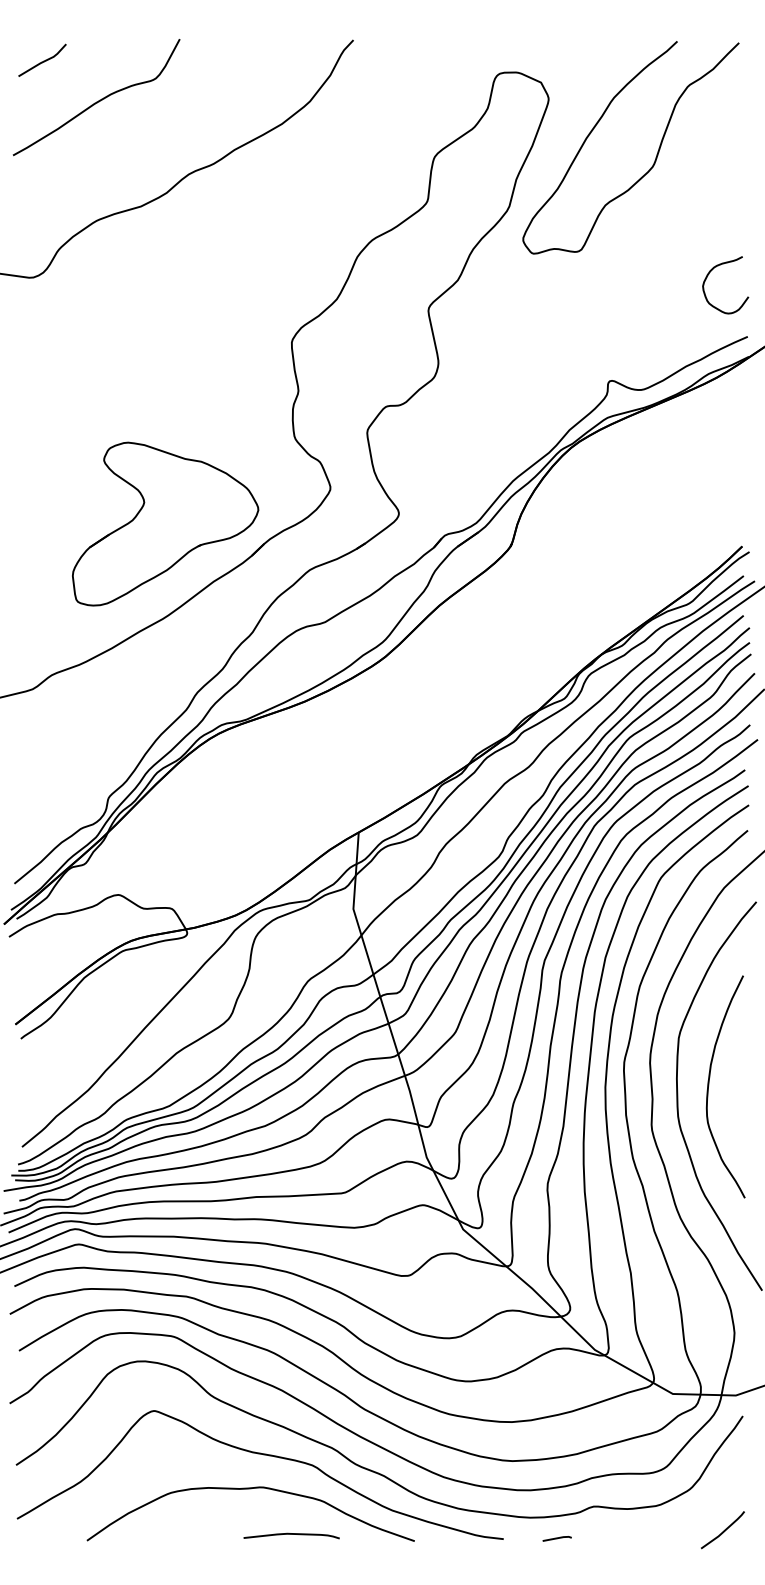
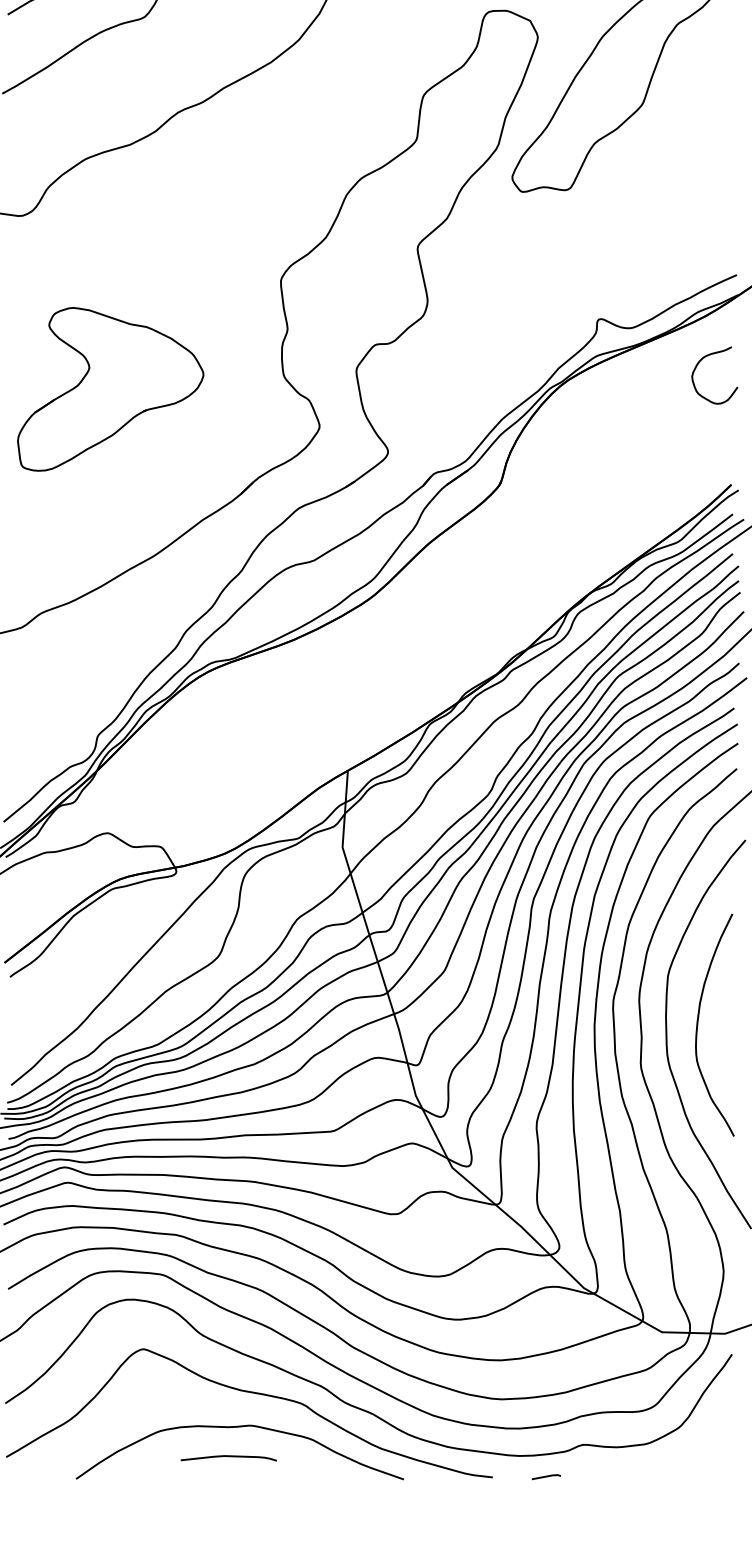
curve: (709, 274) -> (698, 364), moved
part: (165, 523) -> (110, 388), moved
line: (723, 1530) -> (712, 1468), removed
curve: (291, 1534) -> (228, 1456), moved

